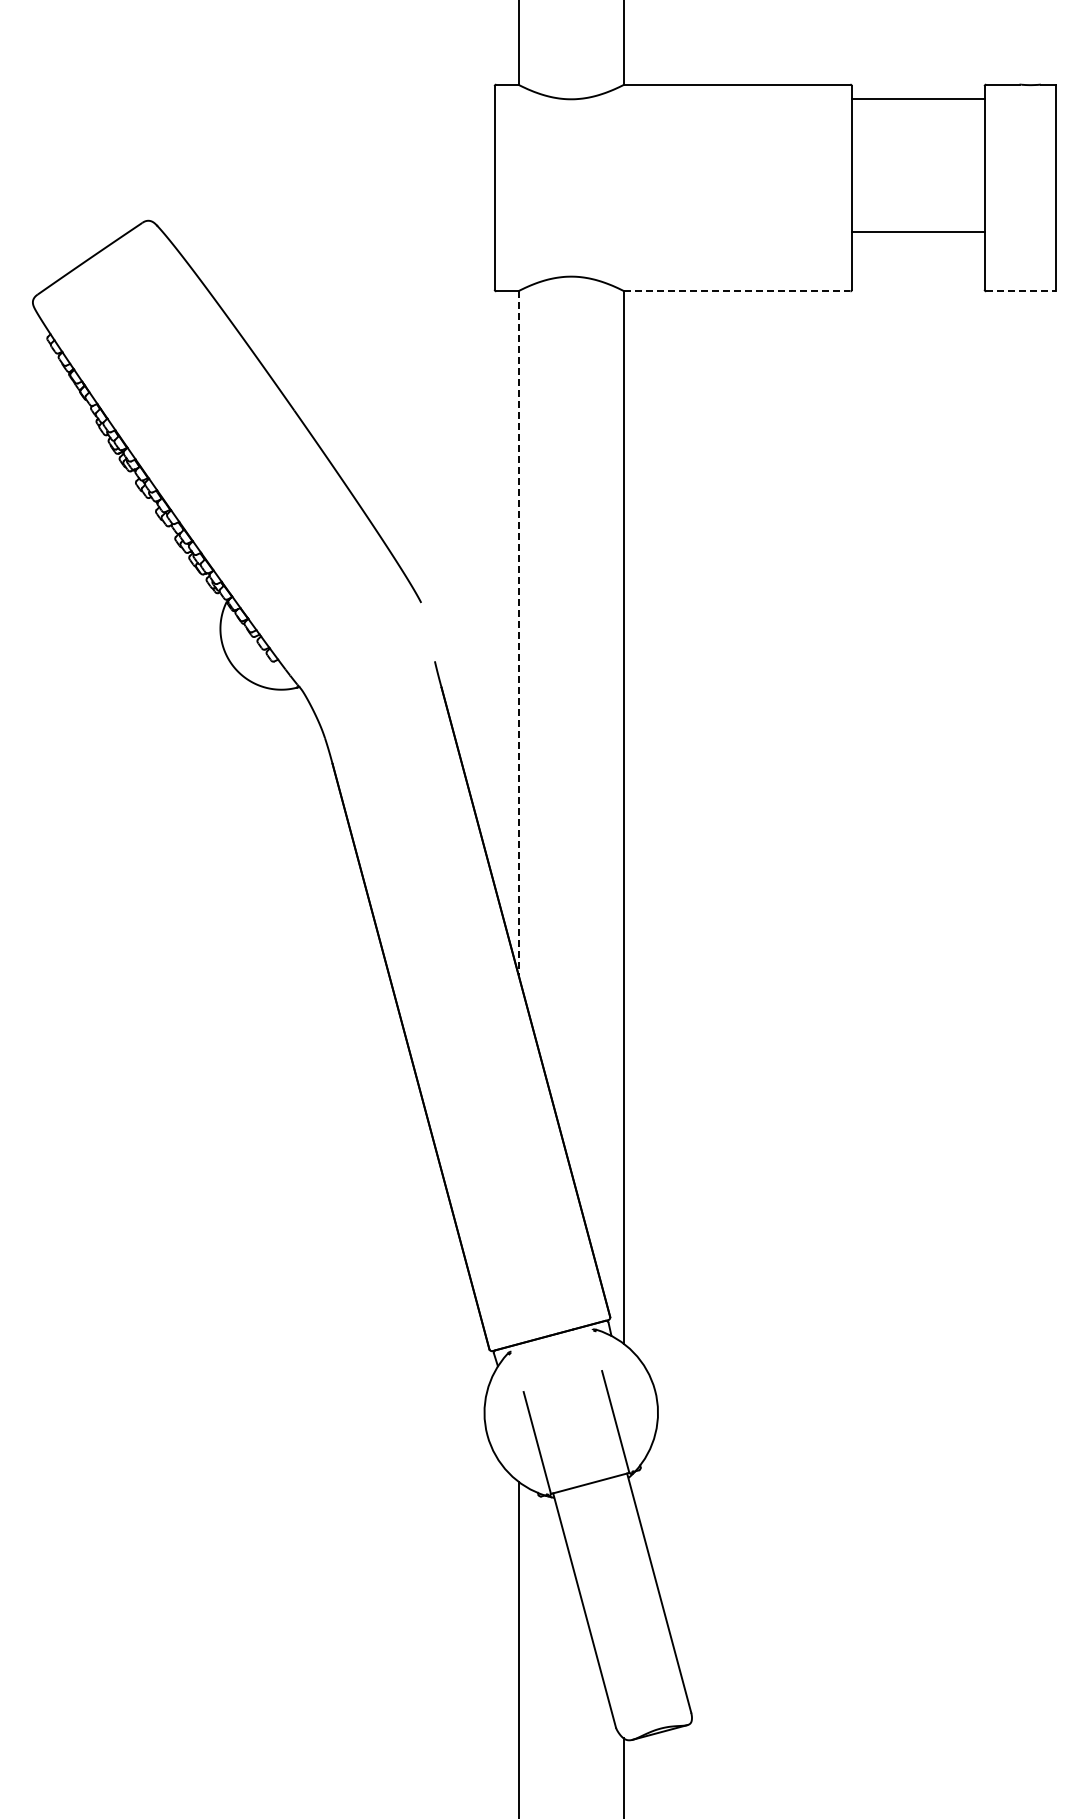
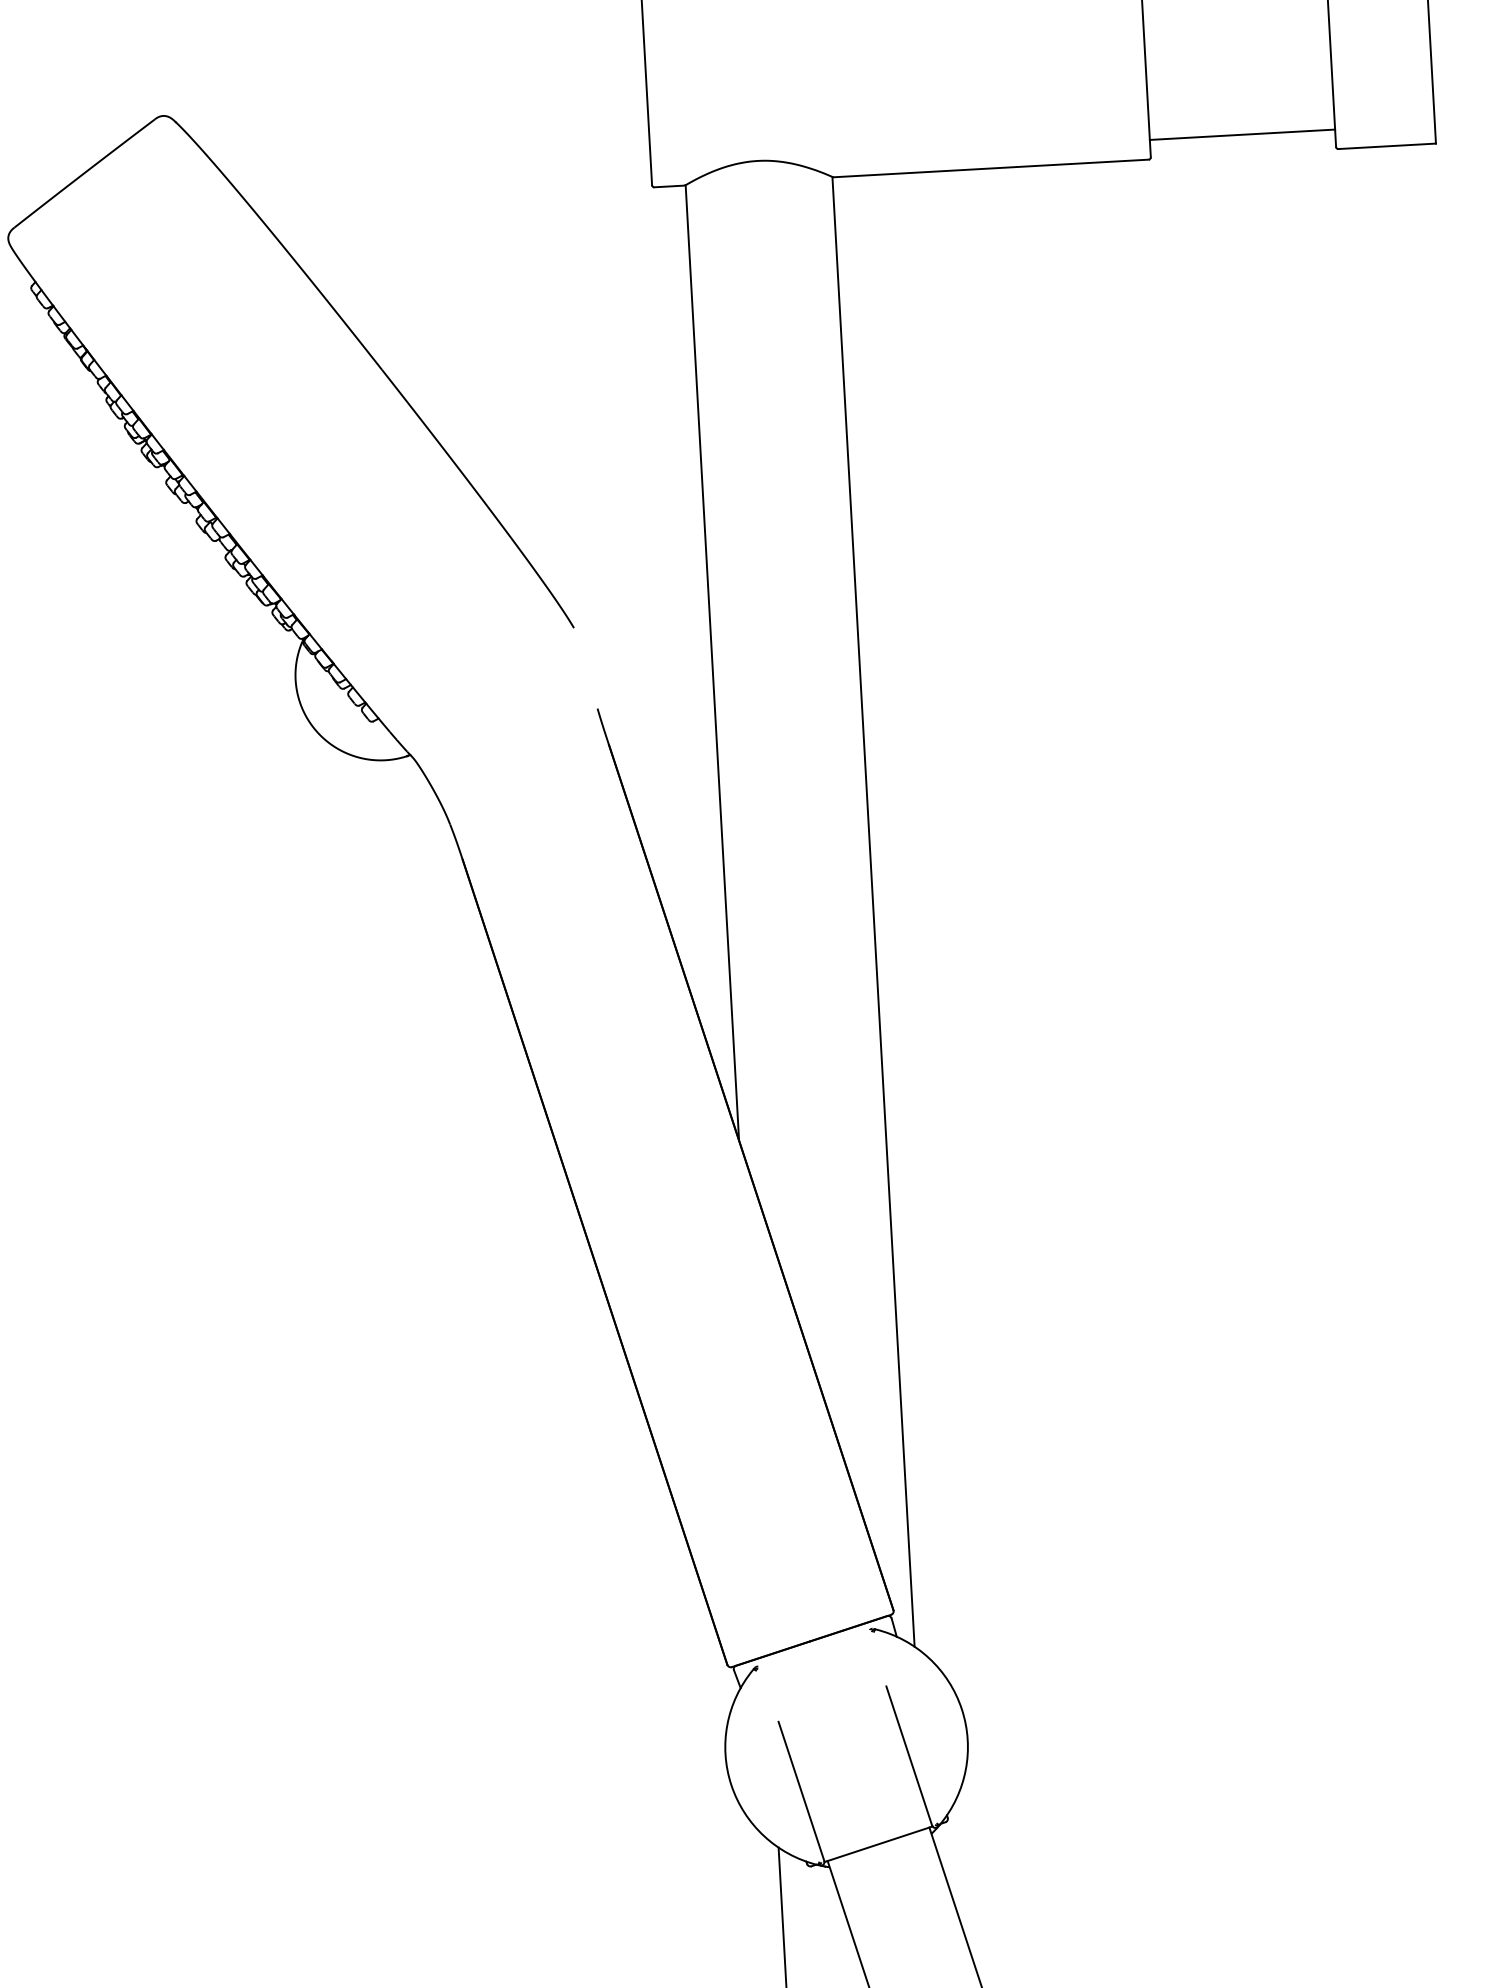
line: (917, 232) -> (1241, 135), moved
line: (737, 291) -> (991, 168), dashed -> solid
line: (1021, 291) -> (1387, 146), dashed -> solid
line: (518, 633) -> (712, 663), dashed -> solid

